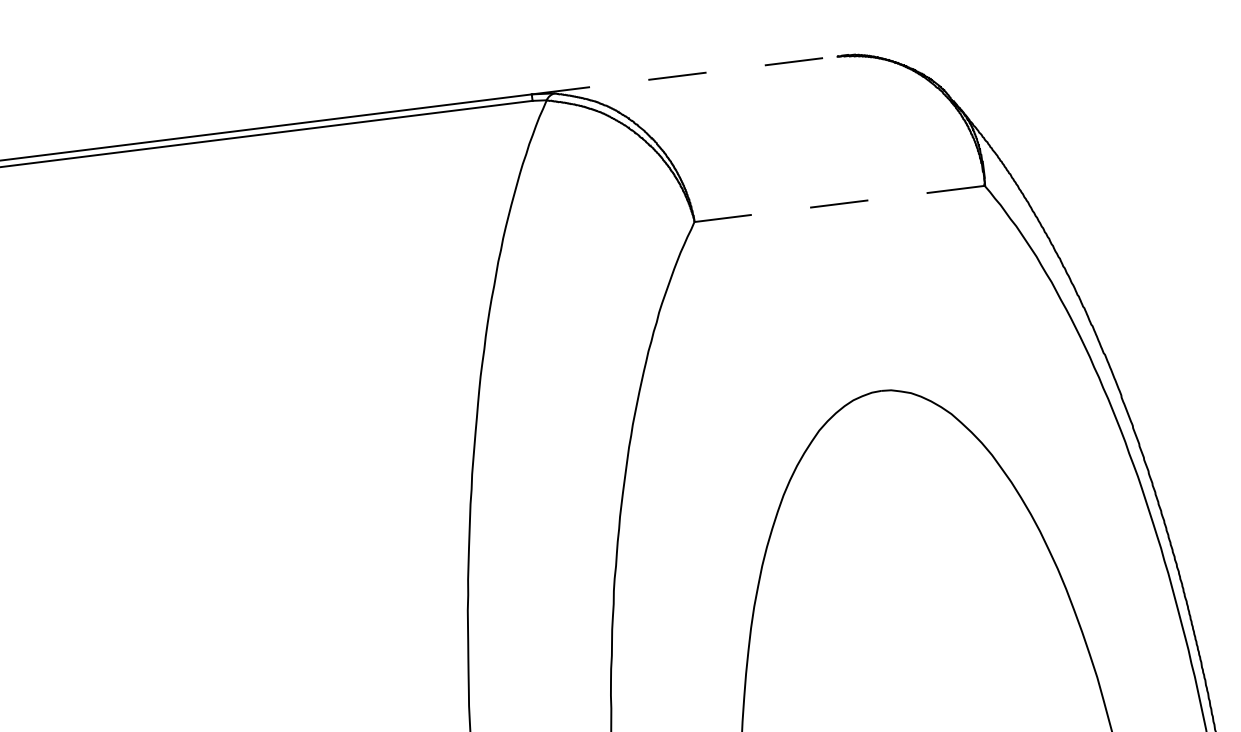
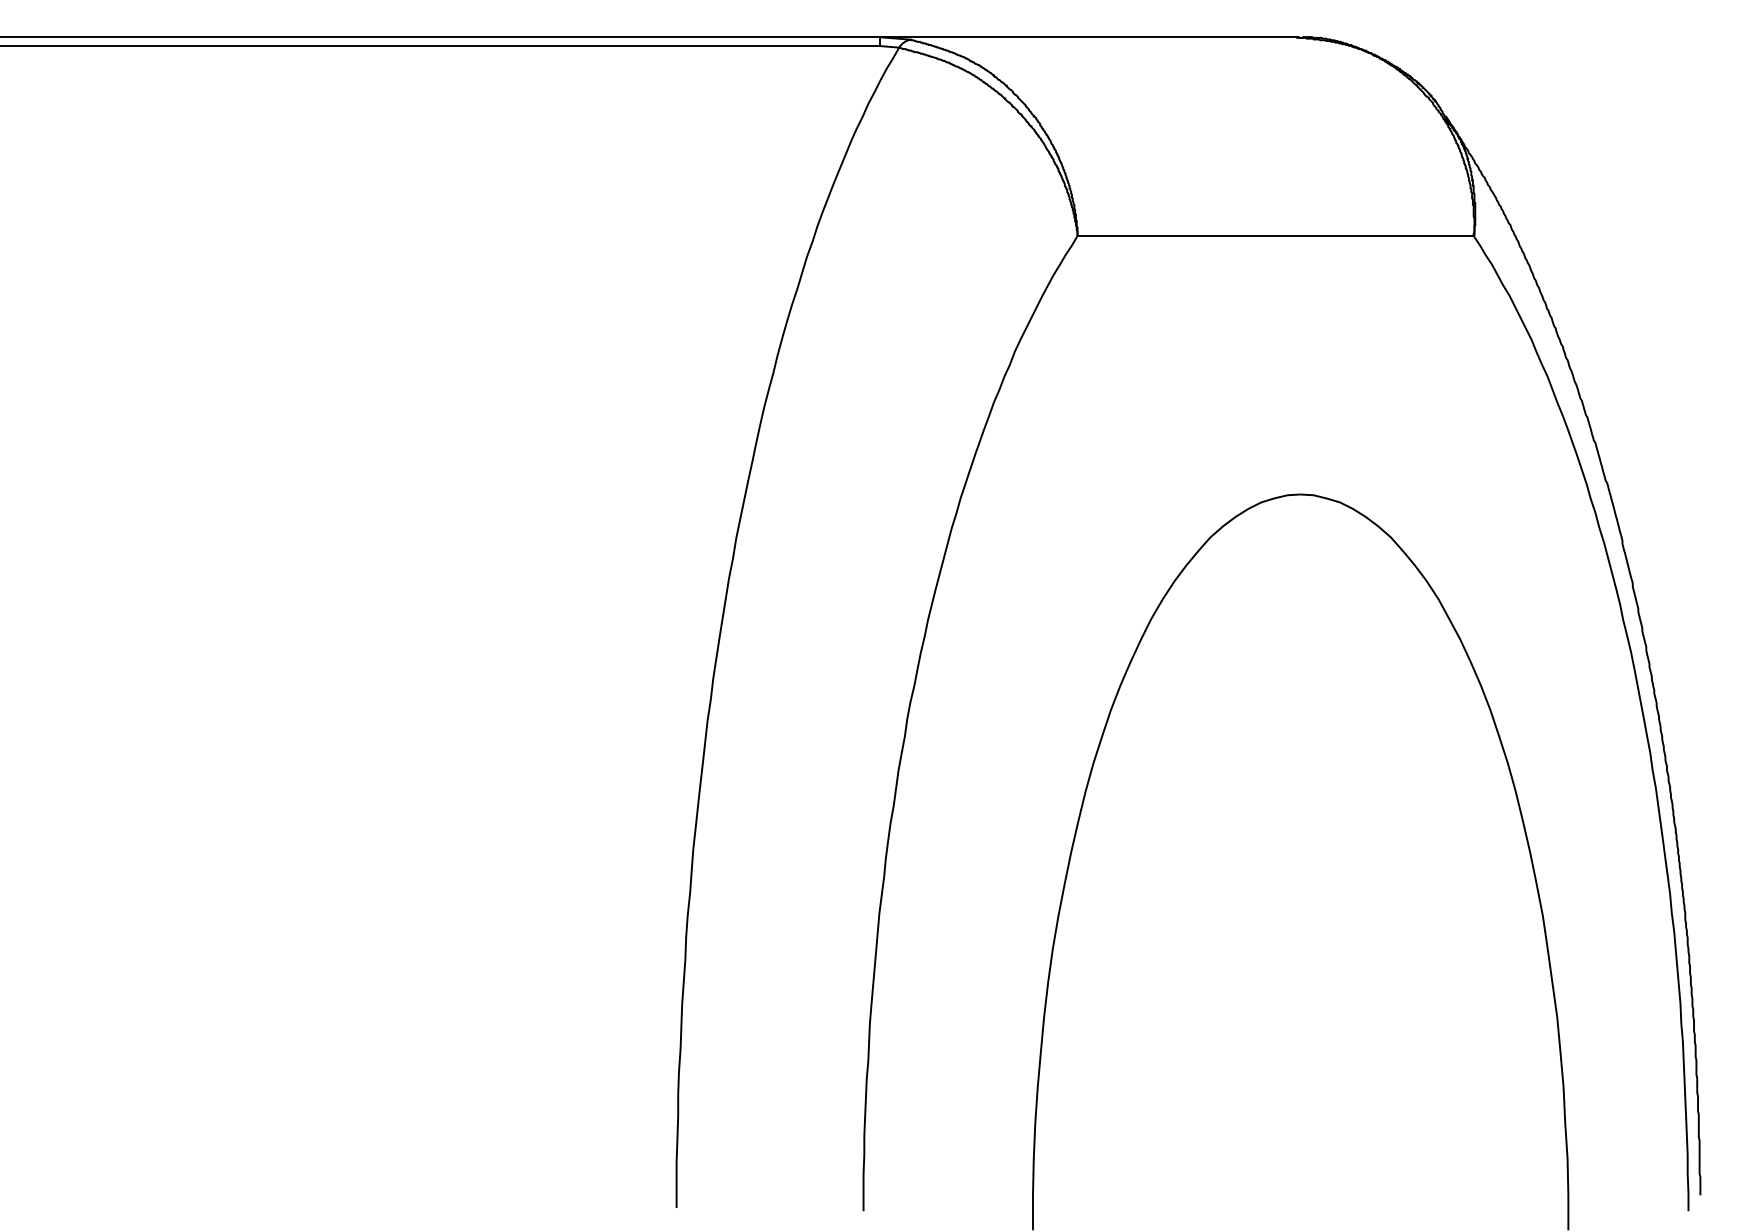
line: (684, 75) -> (1088, 37), dashed -> solid
line: (839, 204) -> (1275, 236), dashed -> solid

